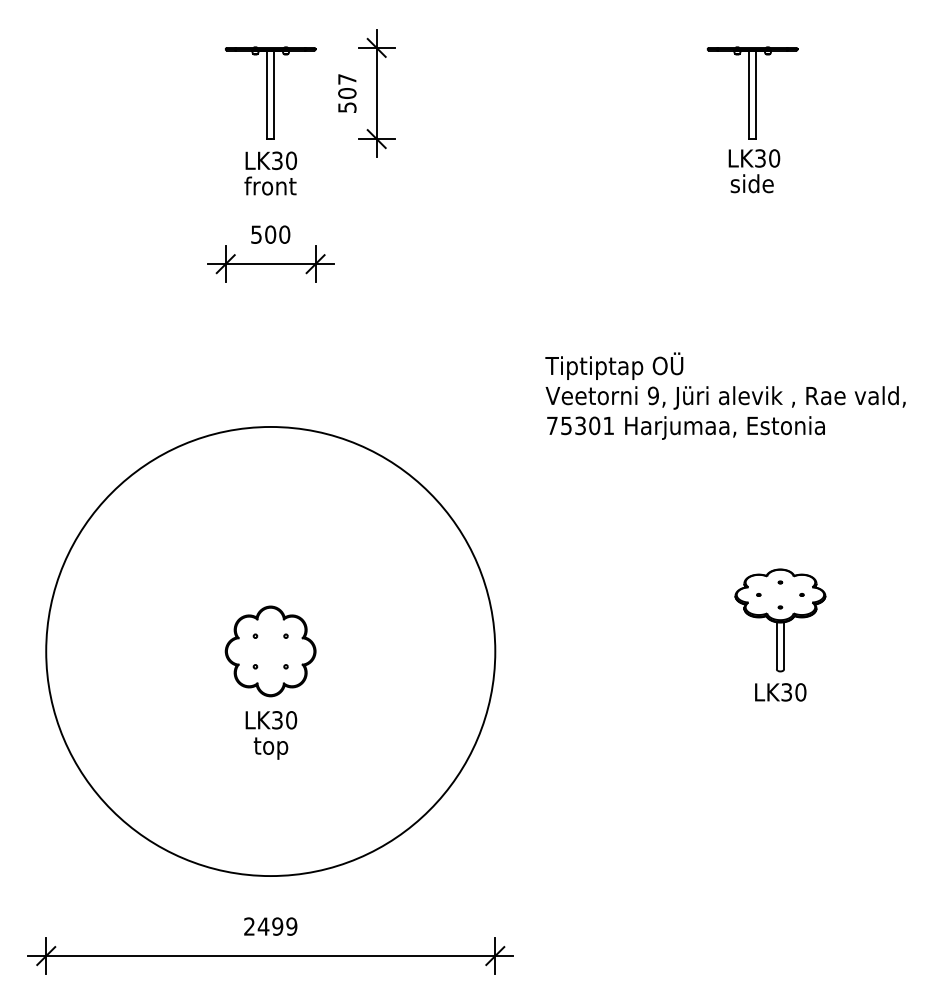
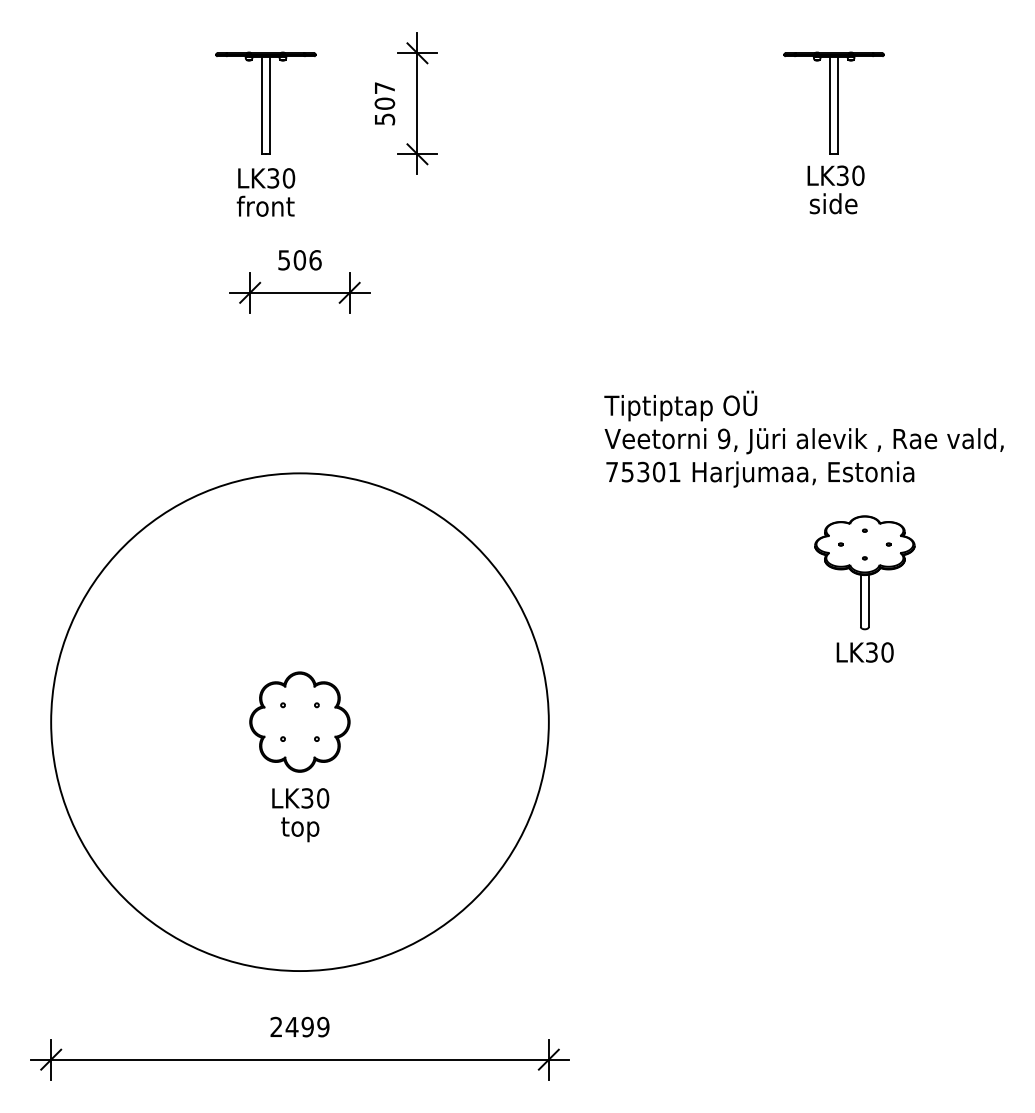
part: (270, 120) -> (265, 133), moved
text: (284, 234) -> (315, 260), 500 -> 506
part: (780, 634) -> (864, 588), moved

